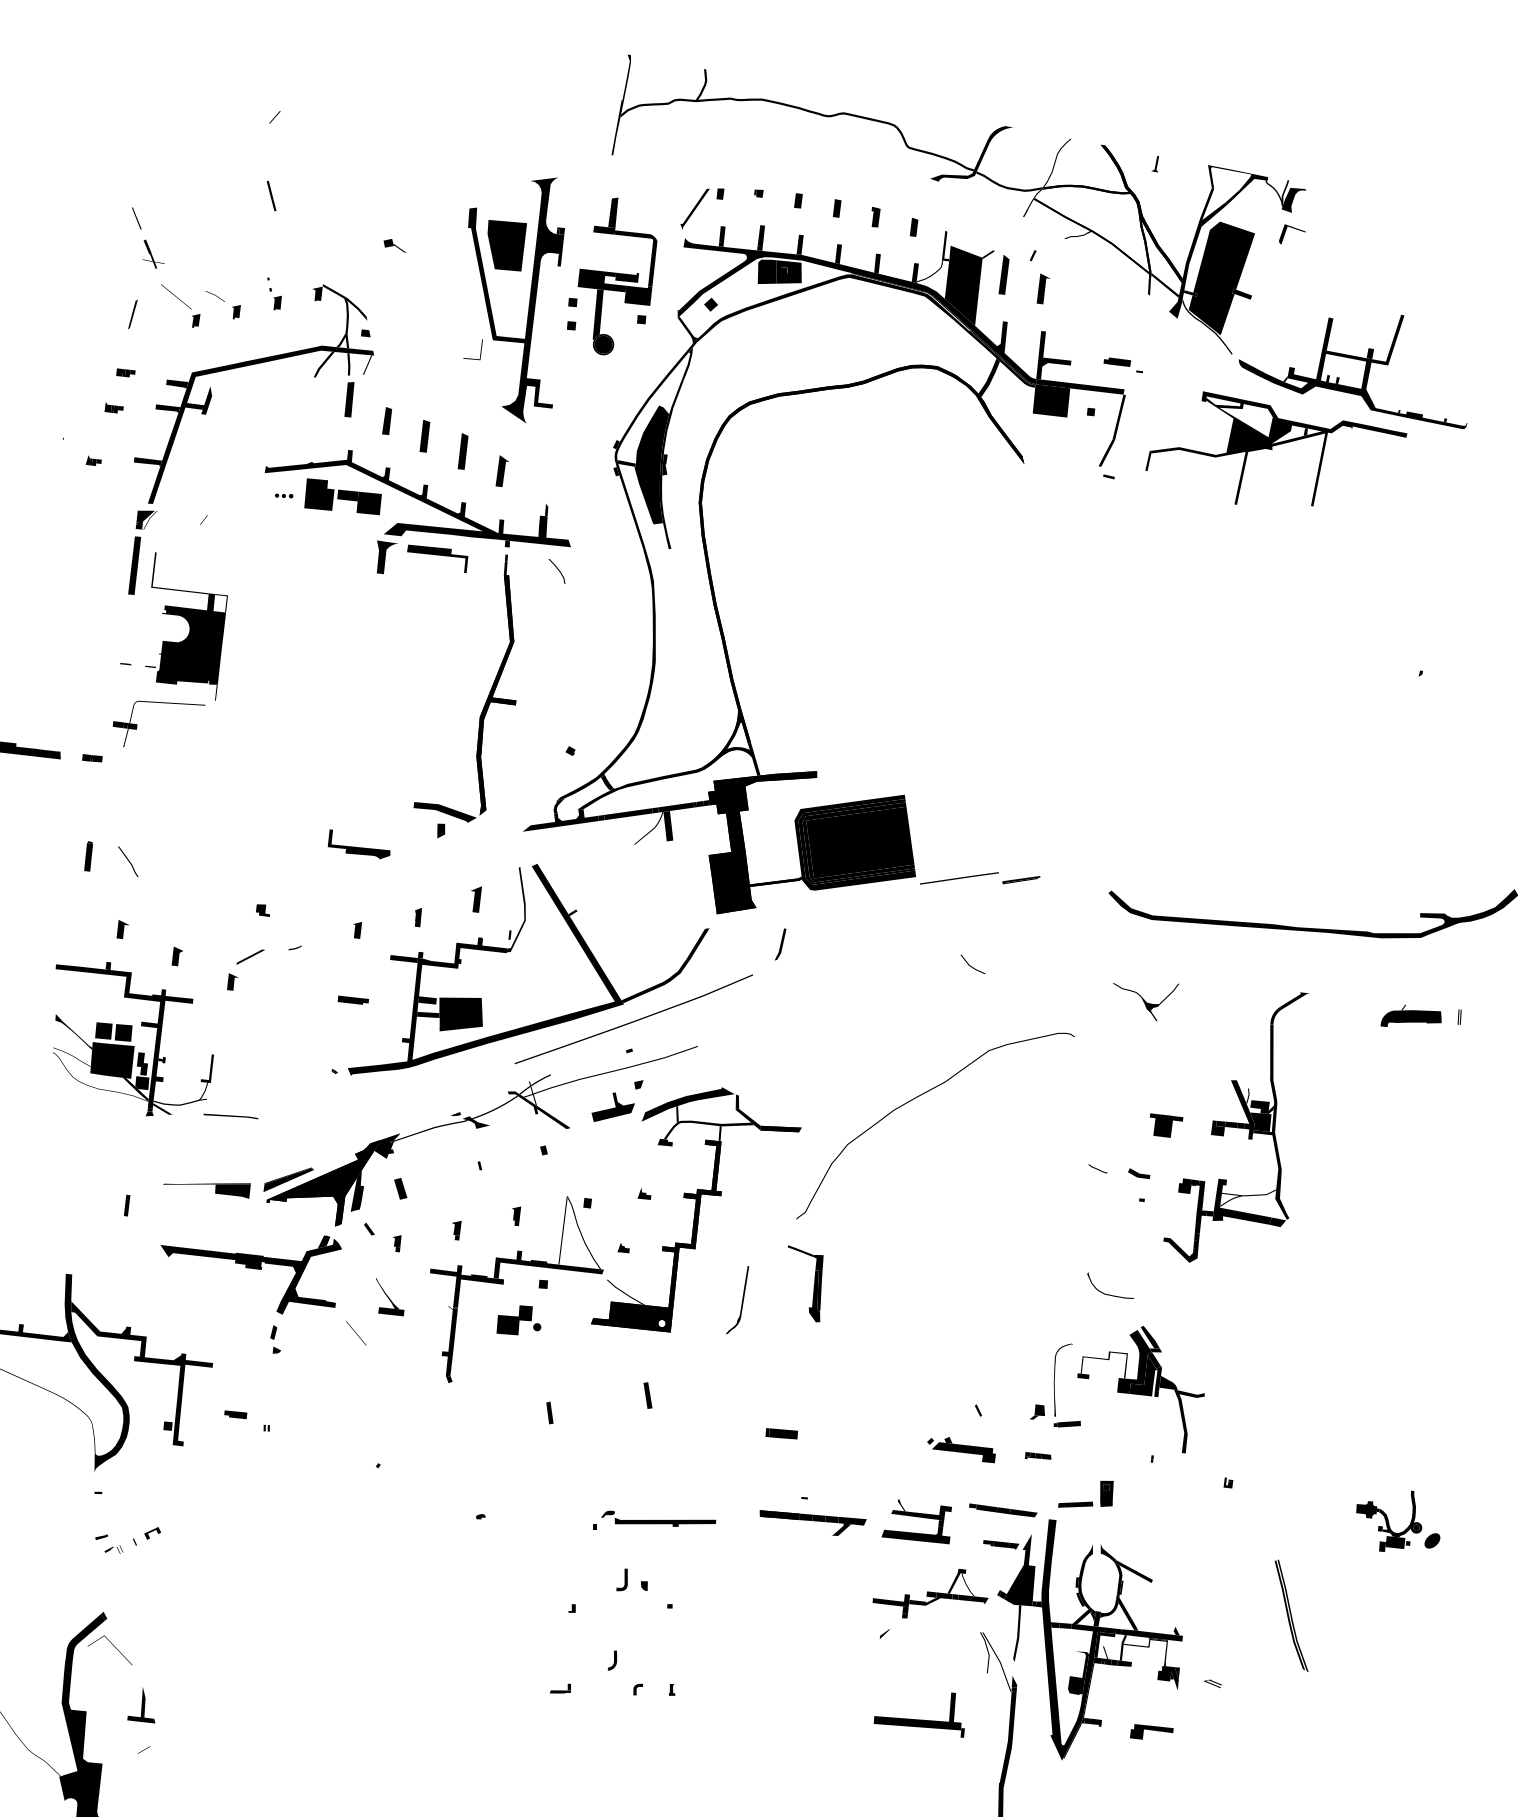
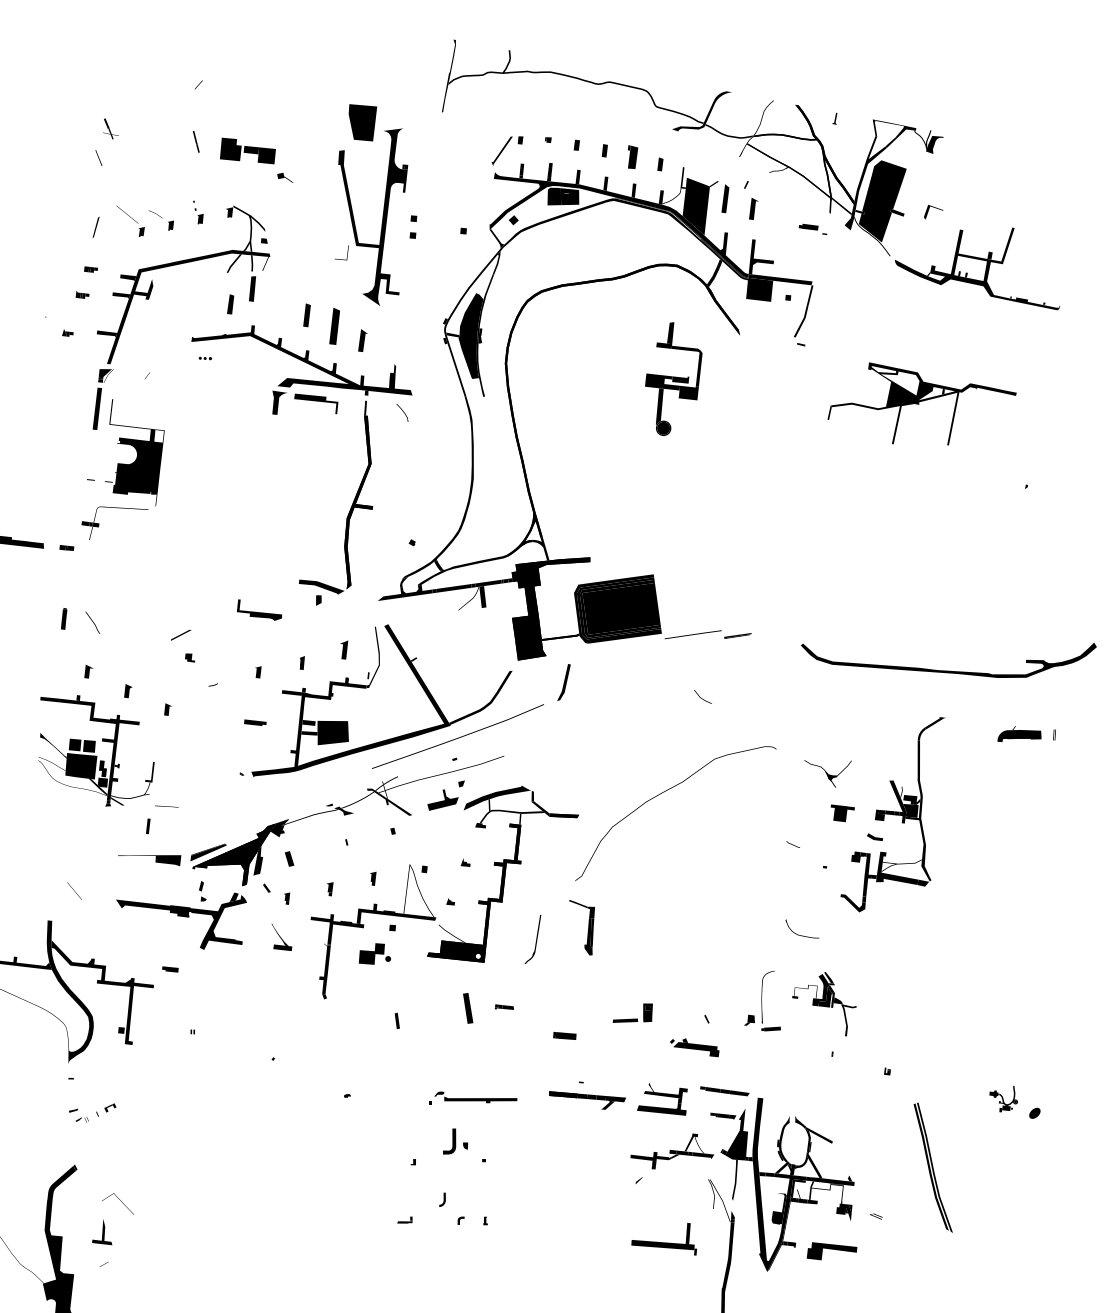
part: (875, 216) -> (632, 156), size x1.6
part: (1292, 234) -> (933, 212), moved
part: (506, 245) -> (362, 122), moved
part: (153, 253) -> (110, 128), moved
part: (617, 276) -> (673, 379), moved
part: (1123, 365) -> (813, 229), moved
part: (387, 421) -> (230, 304), moved
part: (1276, 448) -> (922, 403), moved
part: (462, 451) -> (334, 326), size x1.4
part: (342, 496) -> (247, 150), moved
part: (780, 944) -> (563, 682), size x1.6
line: (250, 956) -> (181, 634), moved
part: (1145, 1001) -> (827, 773), moved
part: (230, 1116) -> (166, 806), size x0.6
part: (1139, 1173) -> (875, 837), moved
part: (127, 1205) -> (148, 826), moved
line: (356, 1333) -> (74, 891), moved
part: (275, 1339) -> (202, 891), moved
part: (1140, 1389) -> (823, 1003), size x0.7
part: (647, 1395) -> (467, 1008), size x1.6
part: (235, 1414) -> (170, 969), moved
part: (1037, 1455) -> (503, 1006), moved
part: (1087, 1501) -> (633, 1018), moved
part: (1389, 1520) -> (1003, 1098), size x0.6
part: (621, 1579) -> (449, 1141), size x1.6
part: (1291, 1615) -> (933, 1167), size x1.6
part: (113, 1645) -> (120, 1200), moved
part: (1151, 1731) -> (831, 1251), size x1.6

